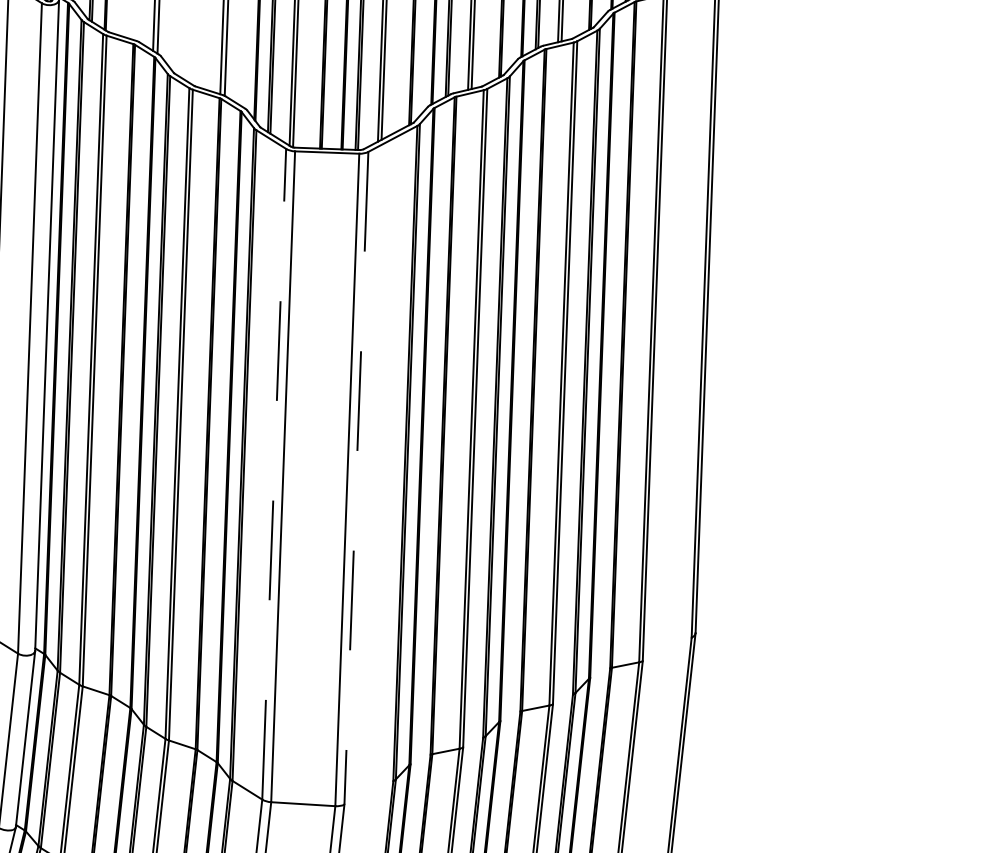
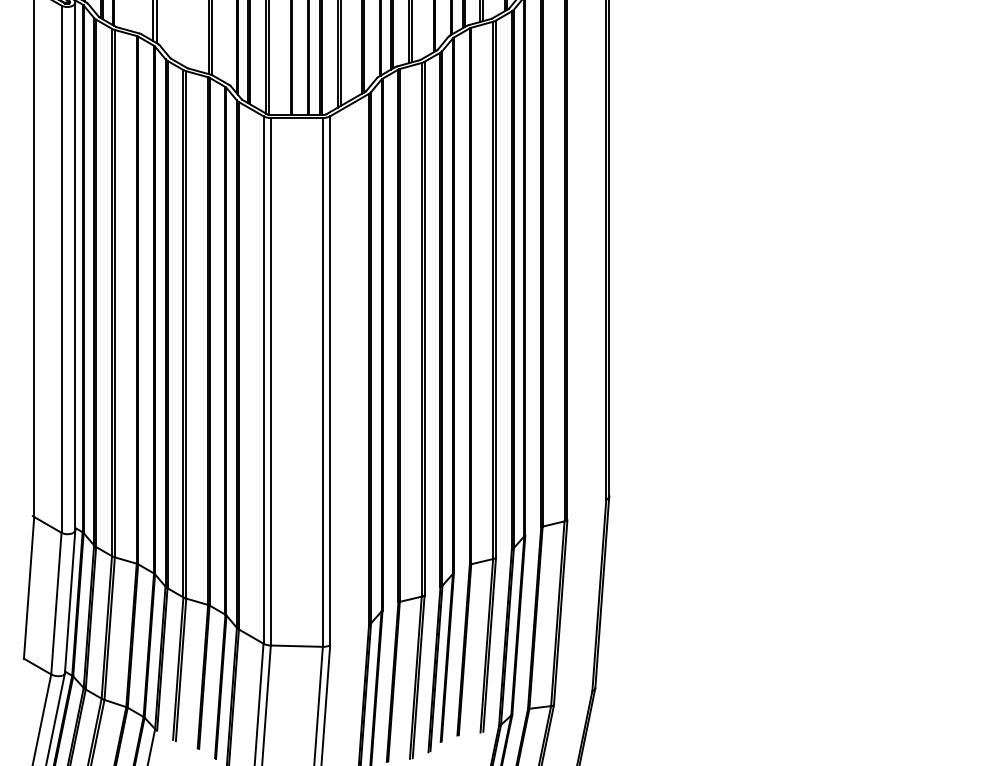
line: (274, 474) -> (263, 380), dashed -> solid
line: (356, 477) -> (330, 380), dashed -> solid

